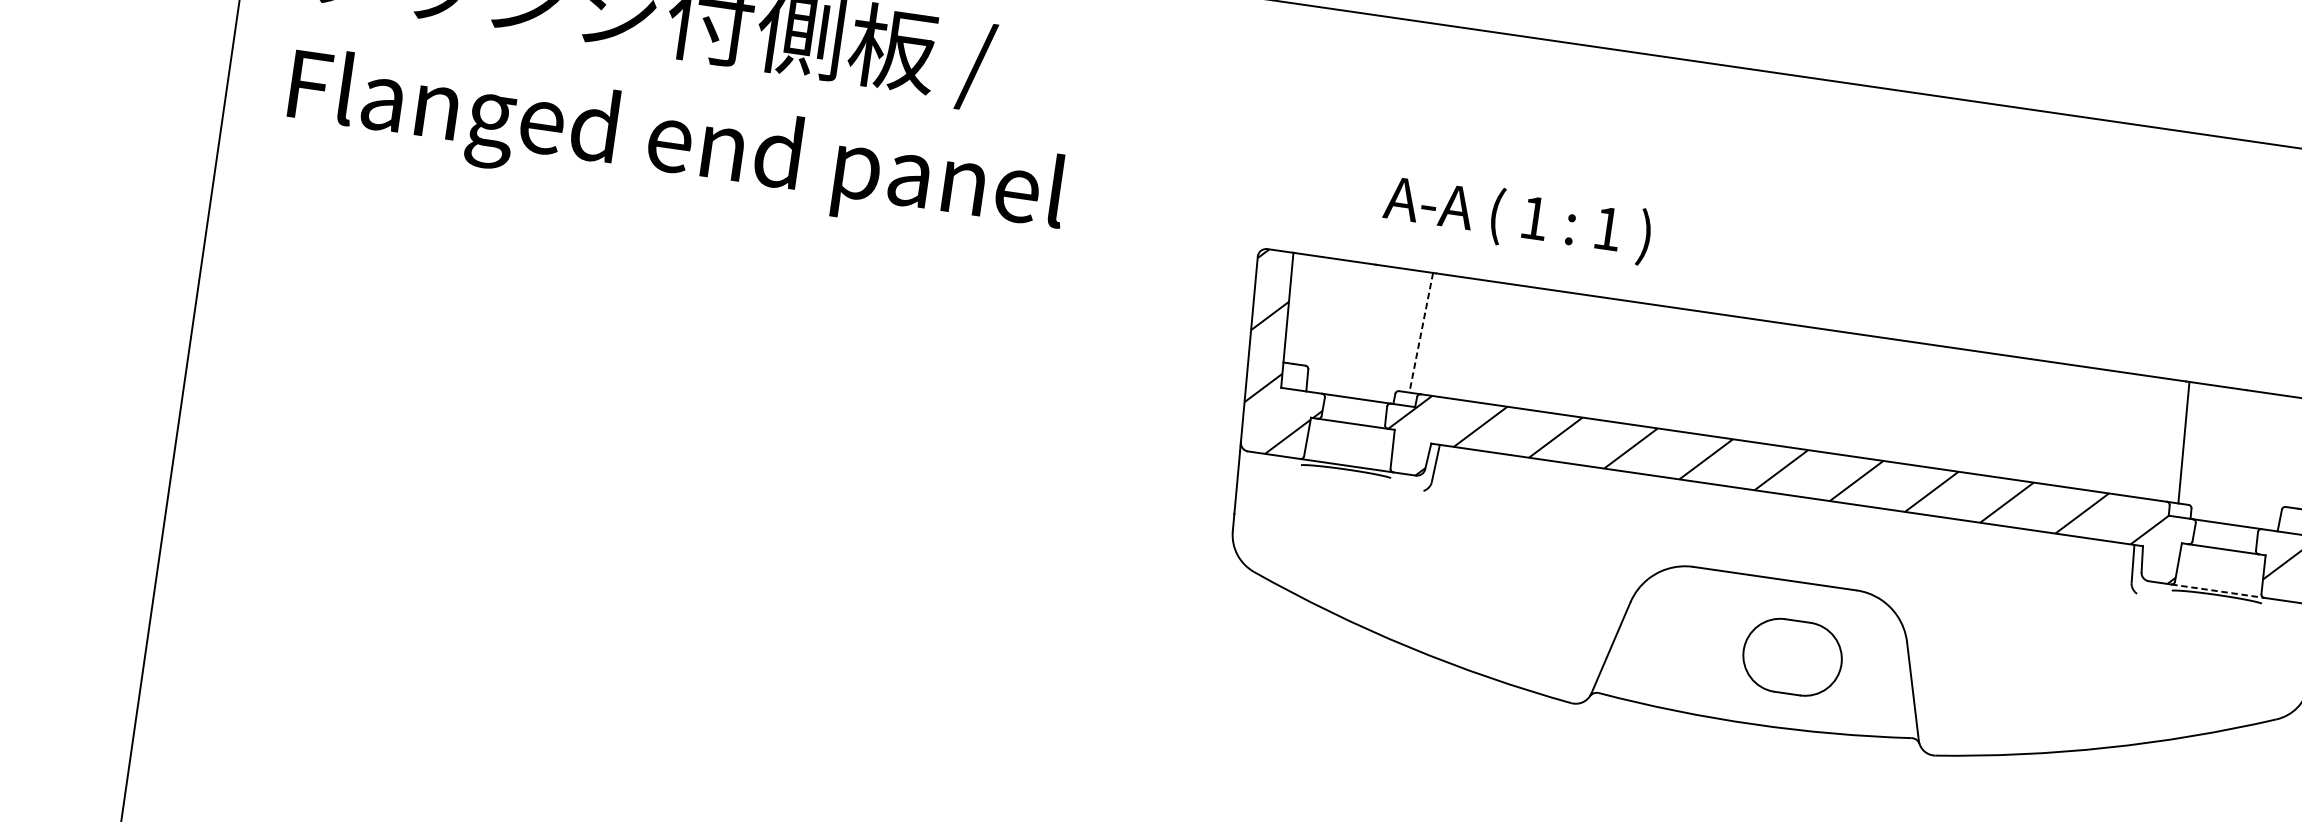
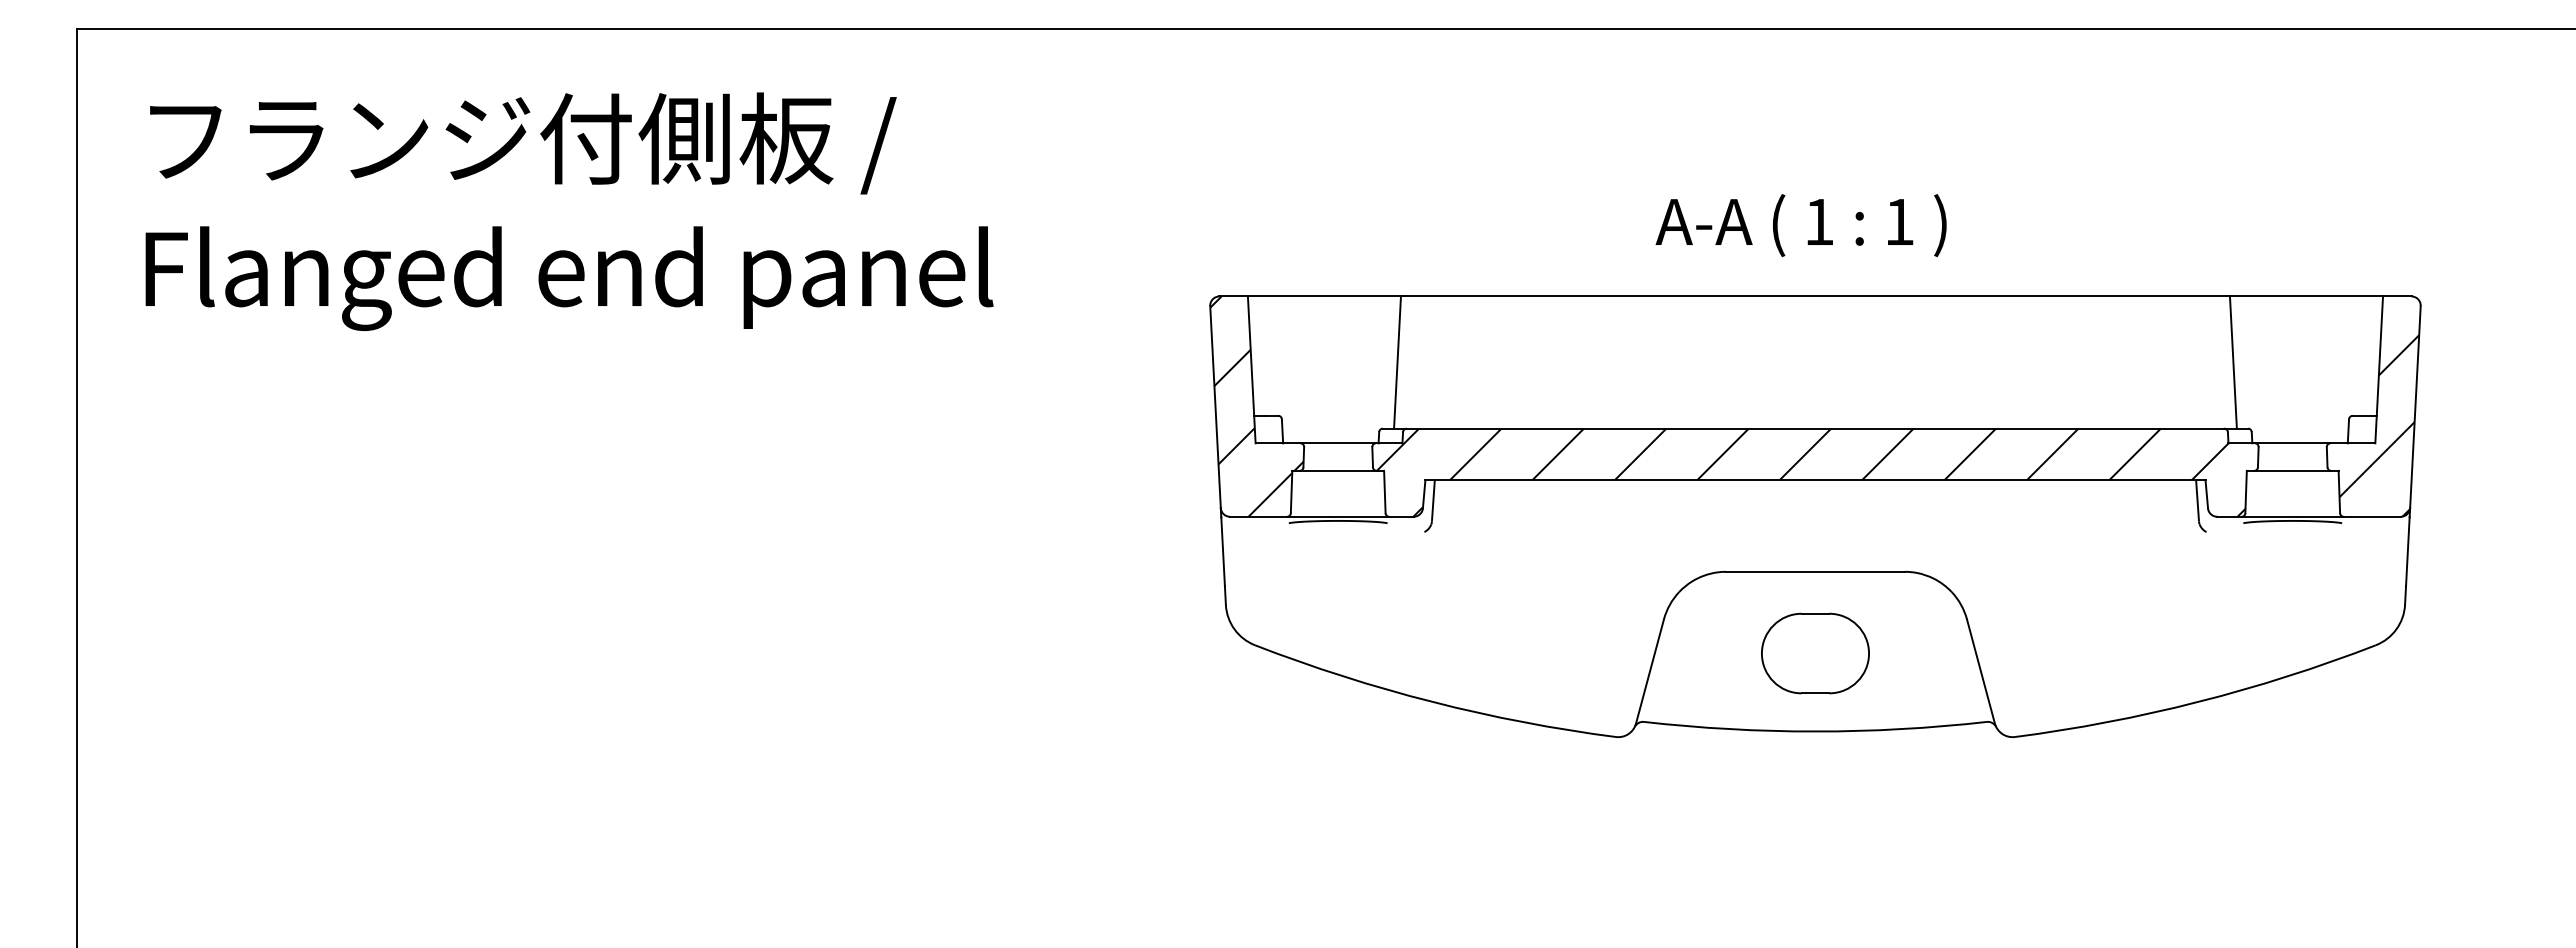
text: (1516, 218) -> (1800, 225), moved
line: (1421, 333) -> (1397, 363), dashed -> solid
line: (2218, 591) -> (2293, 516), dashed -> solid
part: (1792, 657) -> (1815, 653), moved

